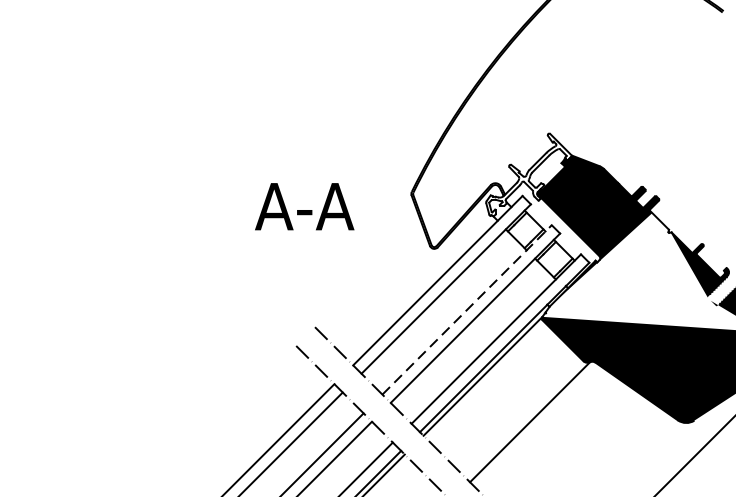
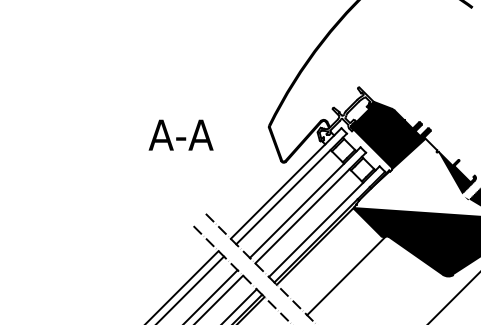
text: (303, 205) -> (180, 134), moved
line: (467, 309) -> (305, 202), dashed -> solid

